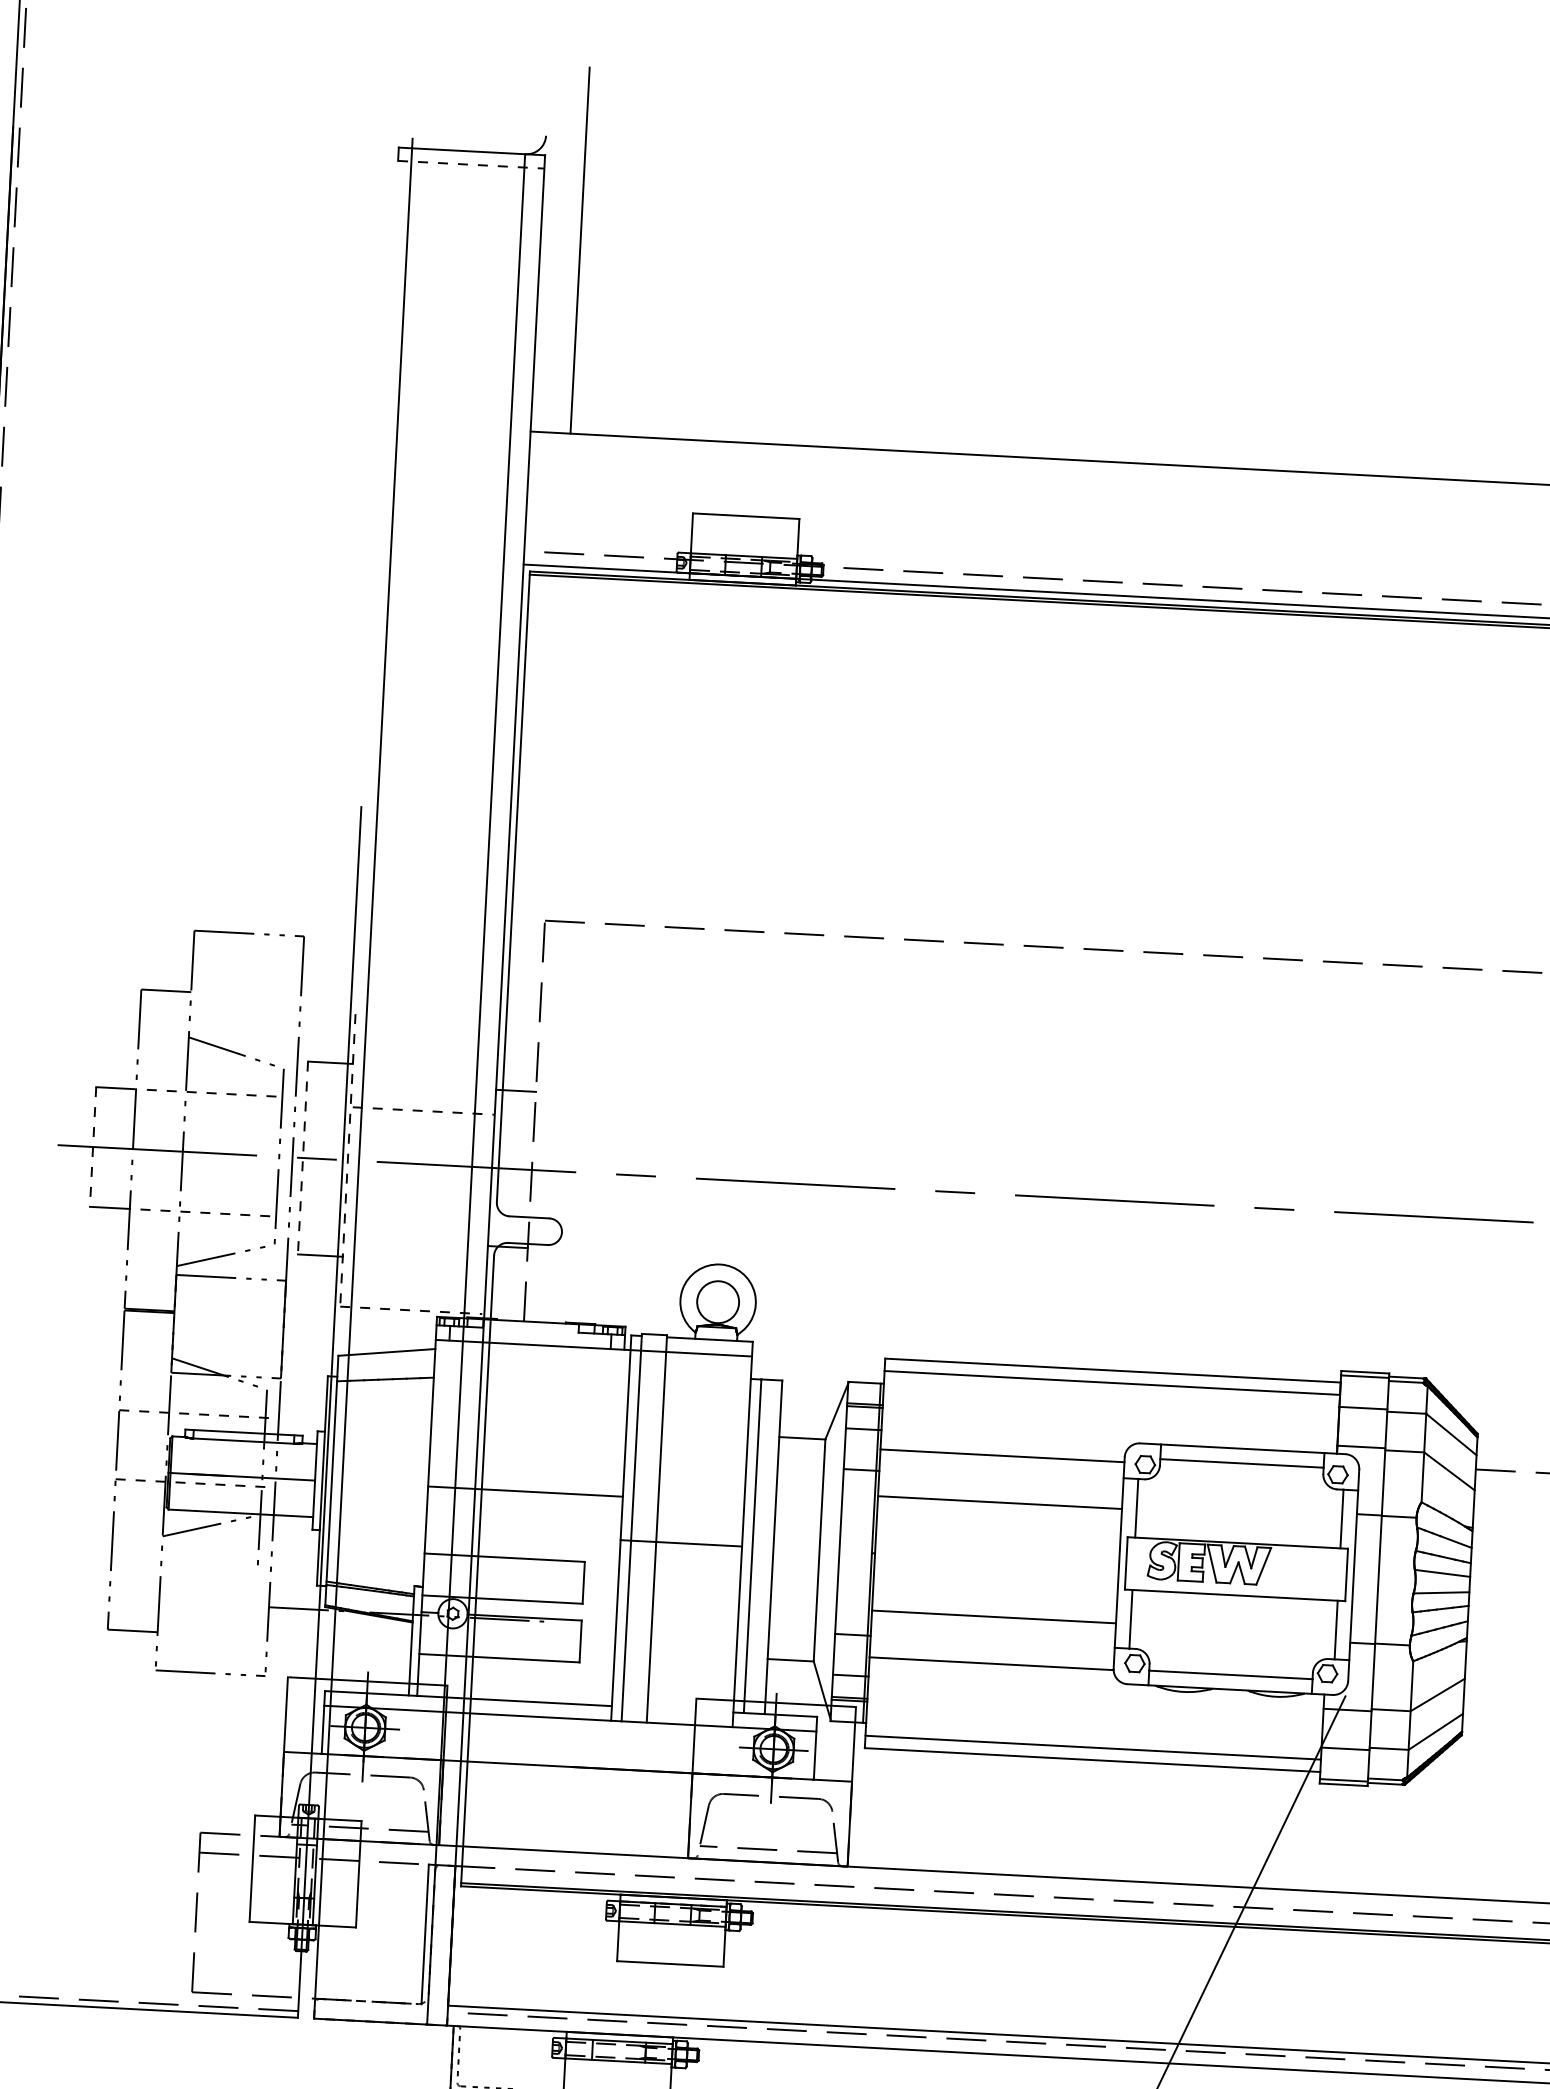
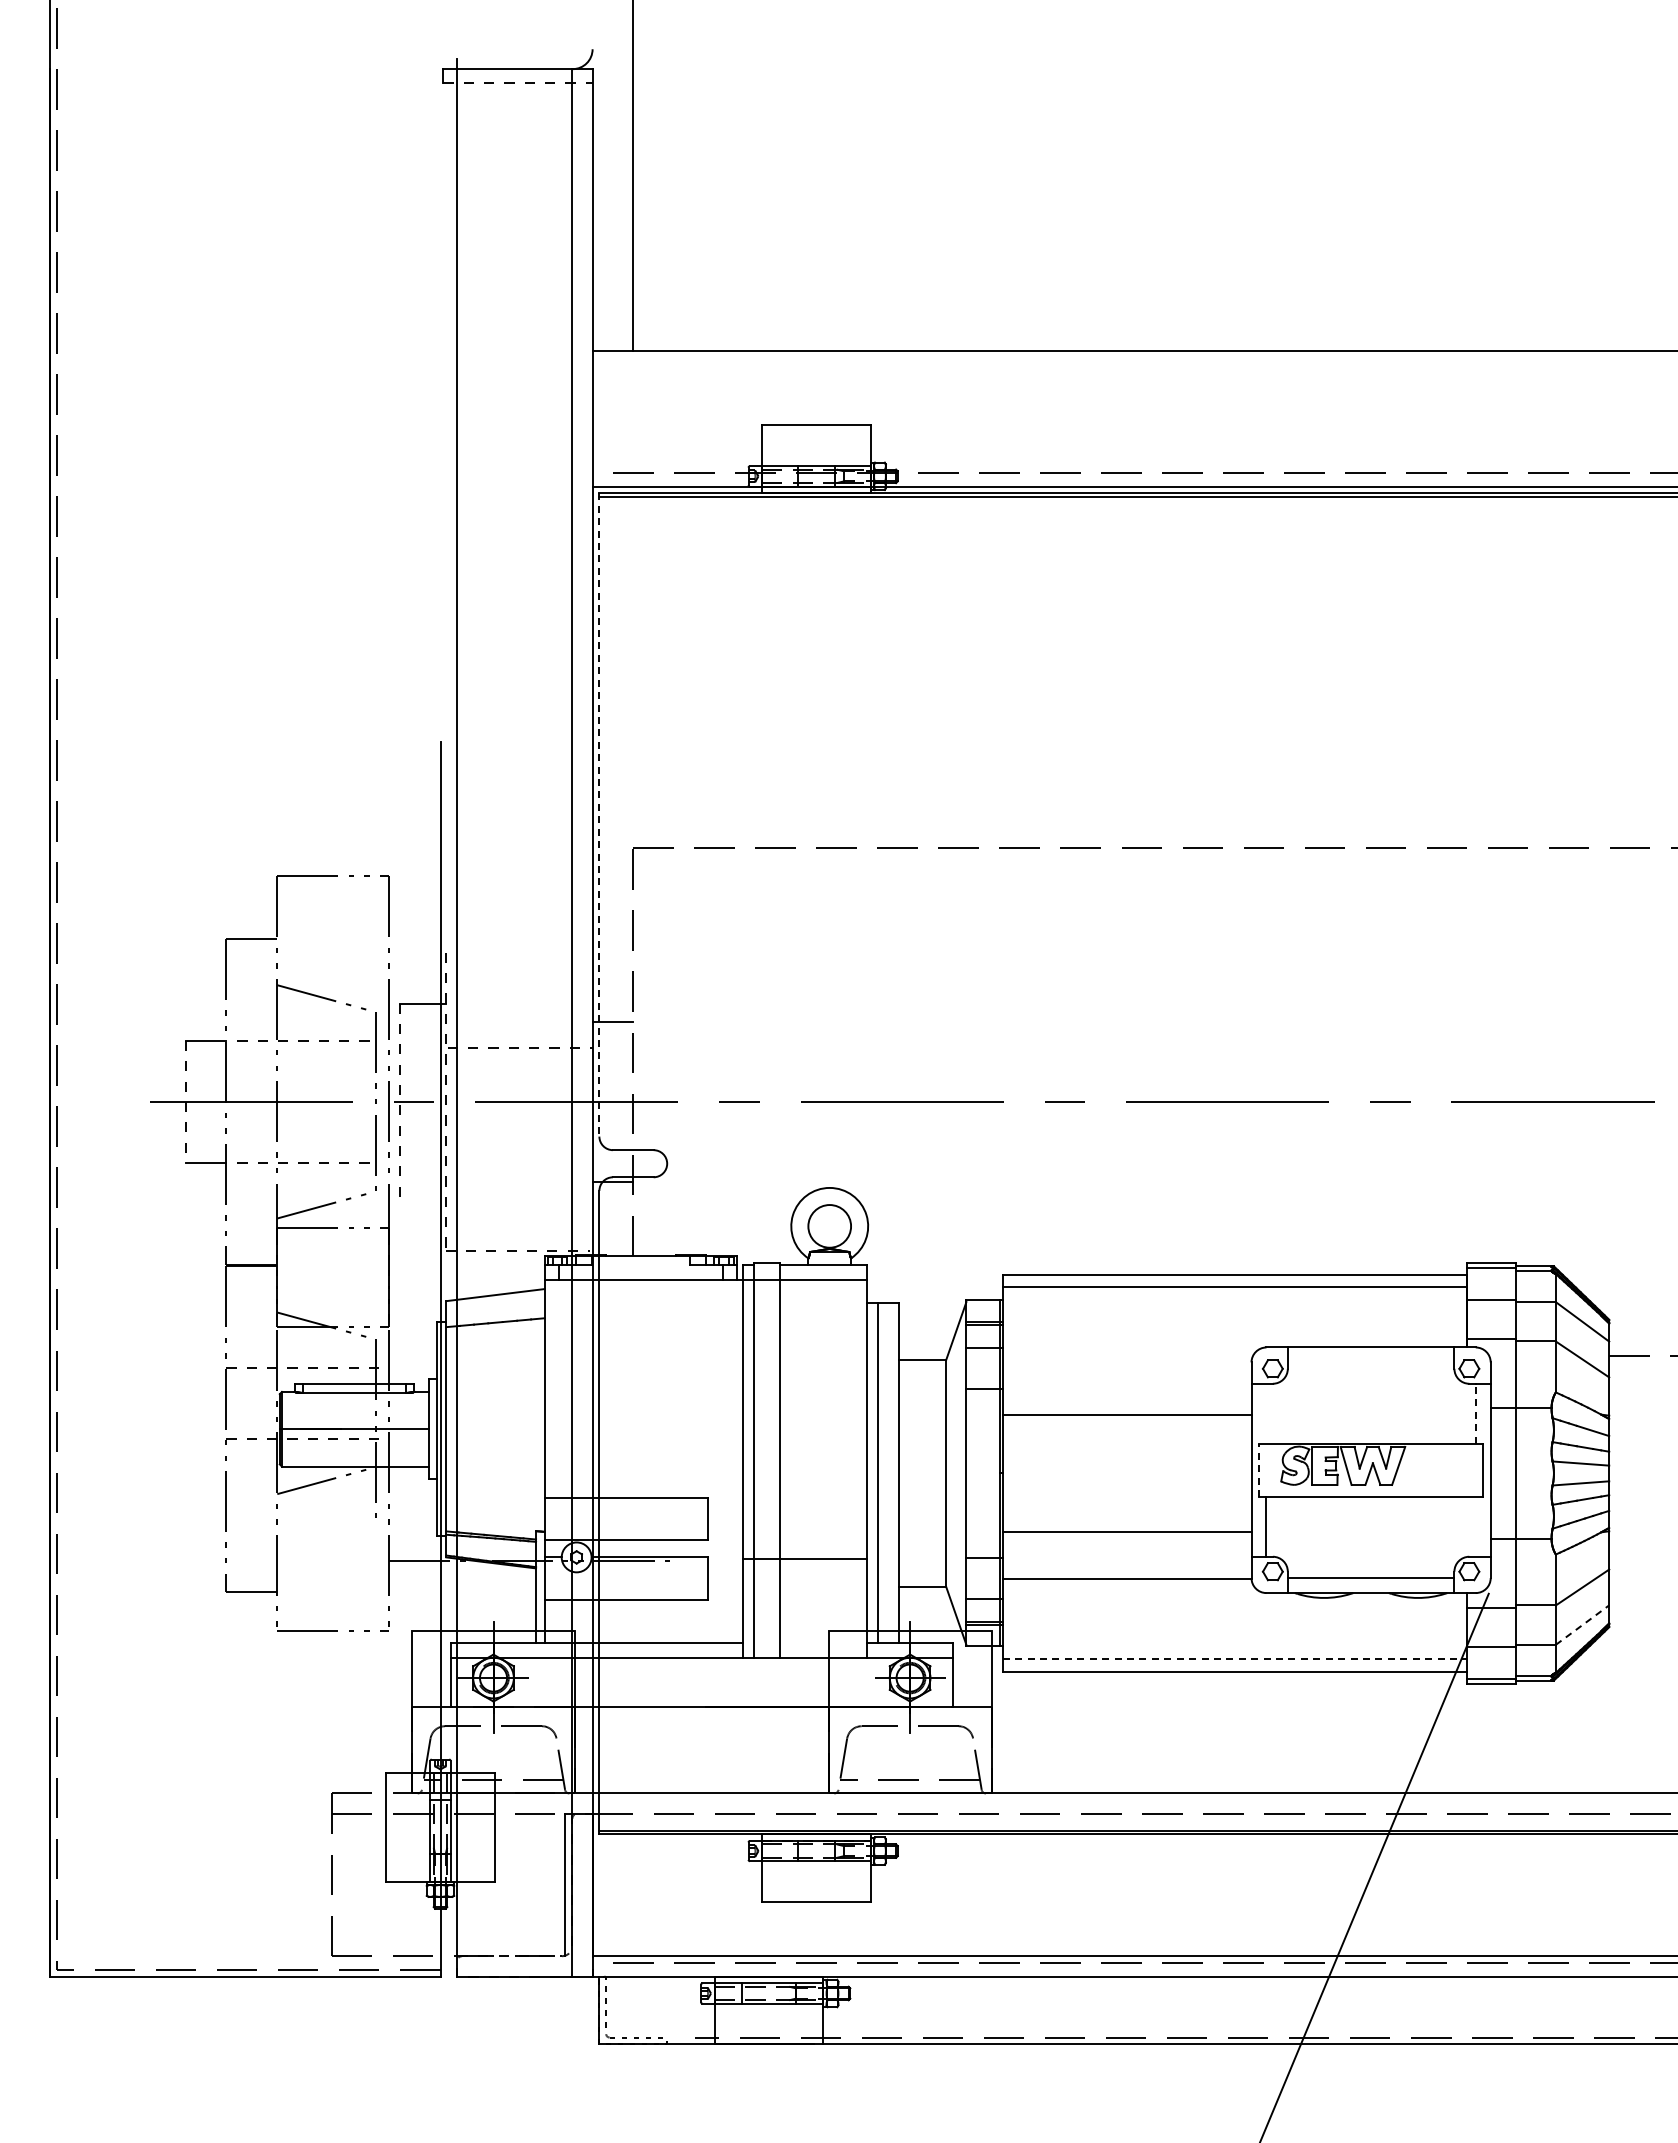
line: (513, 886) -> (599, 814), solid -> dashed
line: (320, 1255) -> (422, 1200), removed
line: (1001, 1455) -> (1126, 1367), removed
line: (1241, 1463) -> (1370, 1362), removed
line: (525, 1491) -> (643, 1429), removed
line: (1136, 1508) -> (1266, 1413), removed
line: (1341, 1518) -> (1475, 1413), solid -> dashed
line: (681, 1543) -> (805, 1558), moved
line: (1126, 1563) -> (1258, 1470), solid -> dashed
line: (1335, 1629) -> (1475, 1526), removed
line: (1435, 1731) -> (1582, 1624), solid -> dashed
line: (1093, 1747) -> (1235, 1659), solid -> dashed

